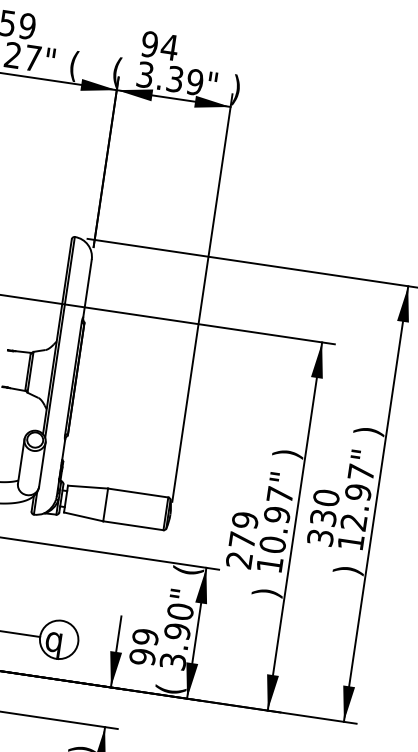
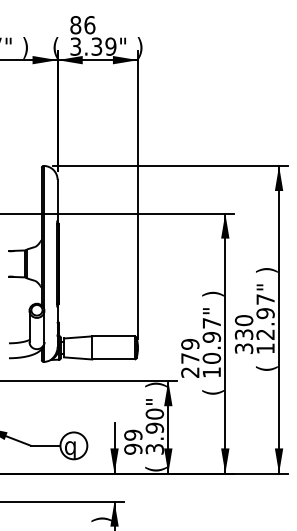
text: (159, 46) -> (82, 25), 94 -> 86
text: (73, 65) -> (25, 47), ( -> )
text: (187, 569) -> (155, 384), ( -> )
text: (348, 570) -> (266, 368), ) -> (
text: (266, 593) -> (212, 392), ) -> (

